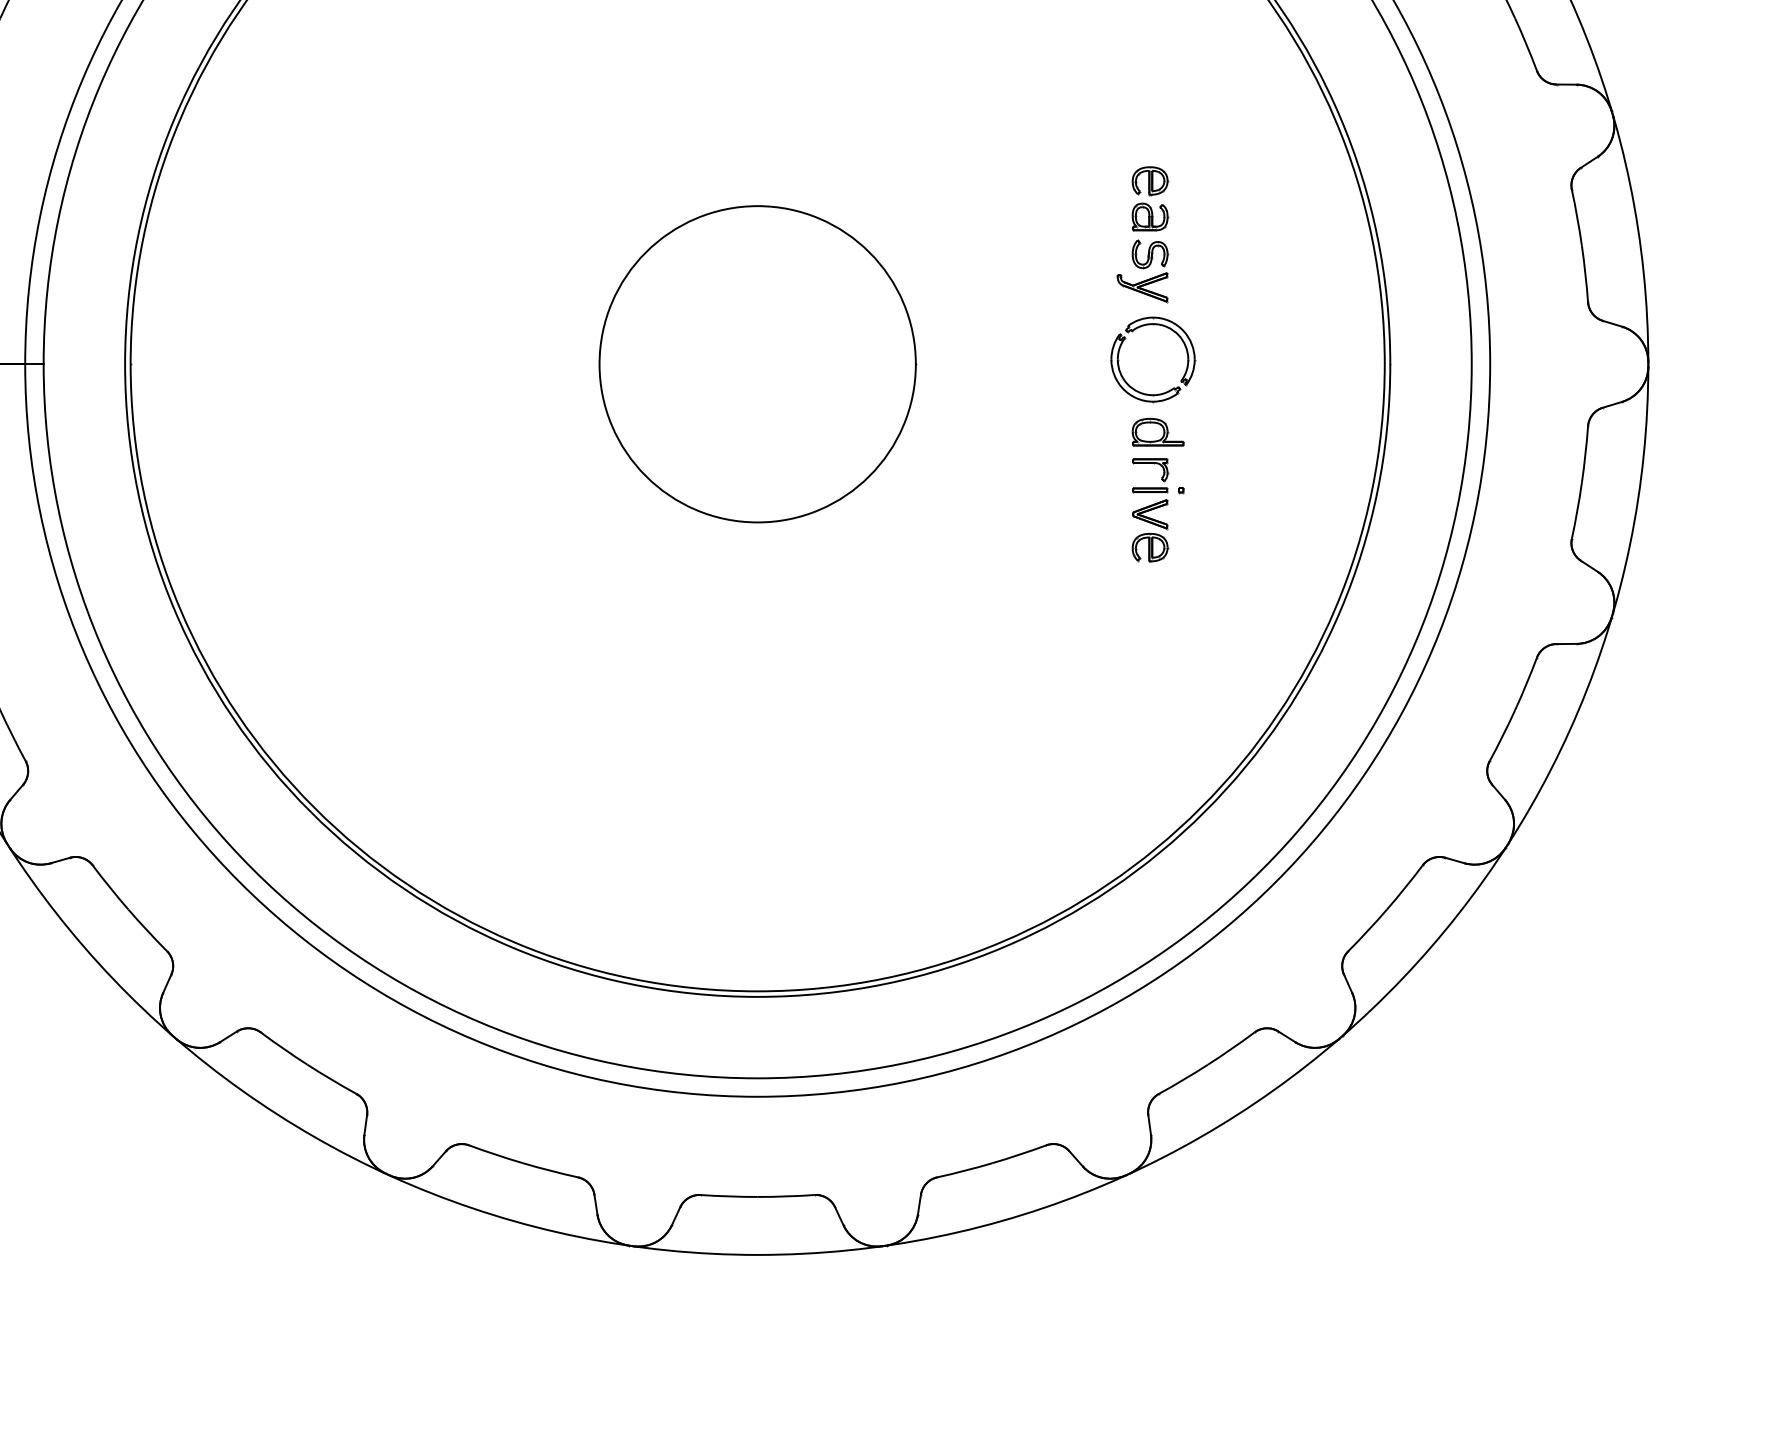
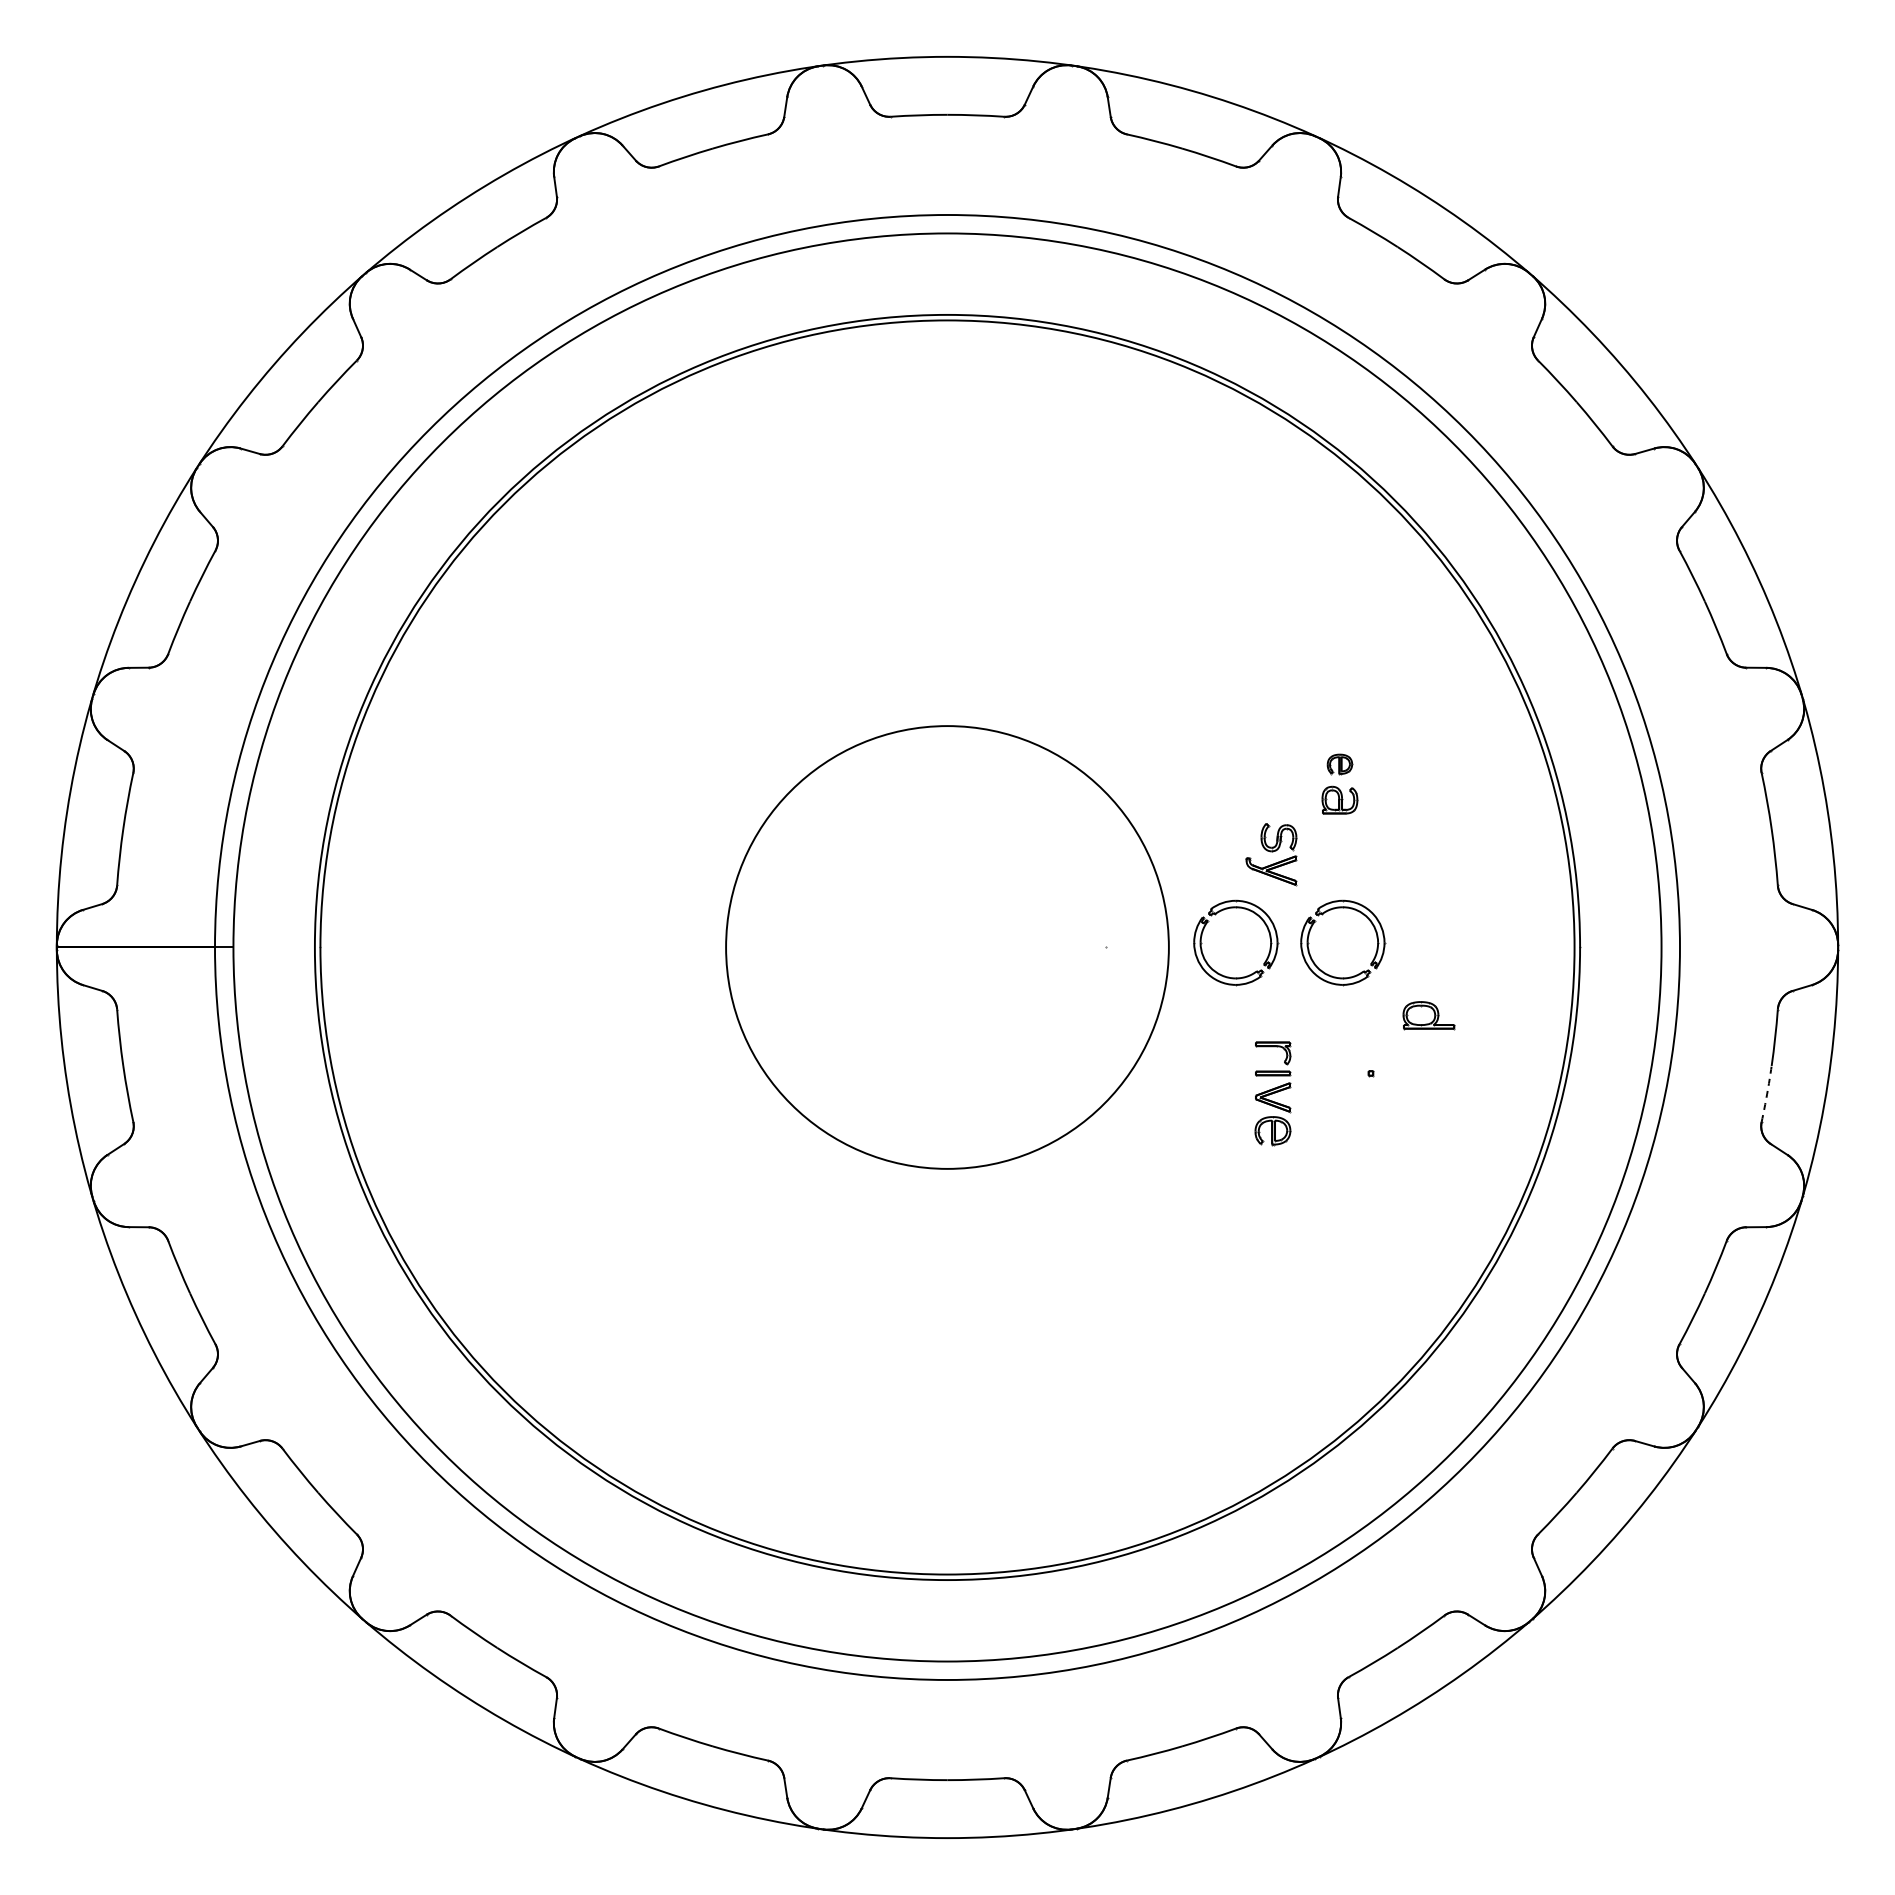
part: (1149, 181) -> (1339, 764), size x0.7
part: (1142, 271) -> (1271, 854), moved
part: (1077, 347) -> (1267, 930), added
circle: (757, 364) -> (947, 947), size x1.4
part: (1157, 432) -> (1428, 1015), moved
part: (1149, 510) -> (1272, 1093), moved
arc: (1577, 511) -> (1767, 1094), solid -> dashed

